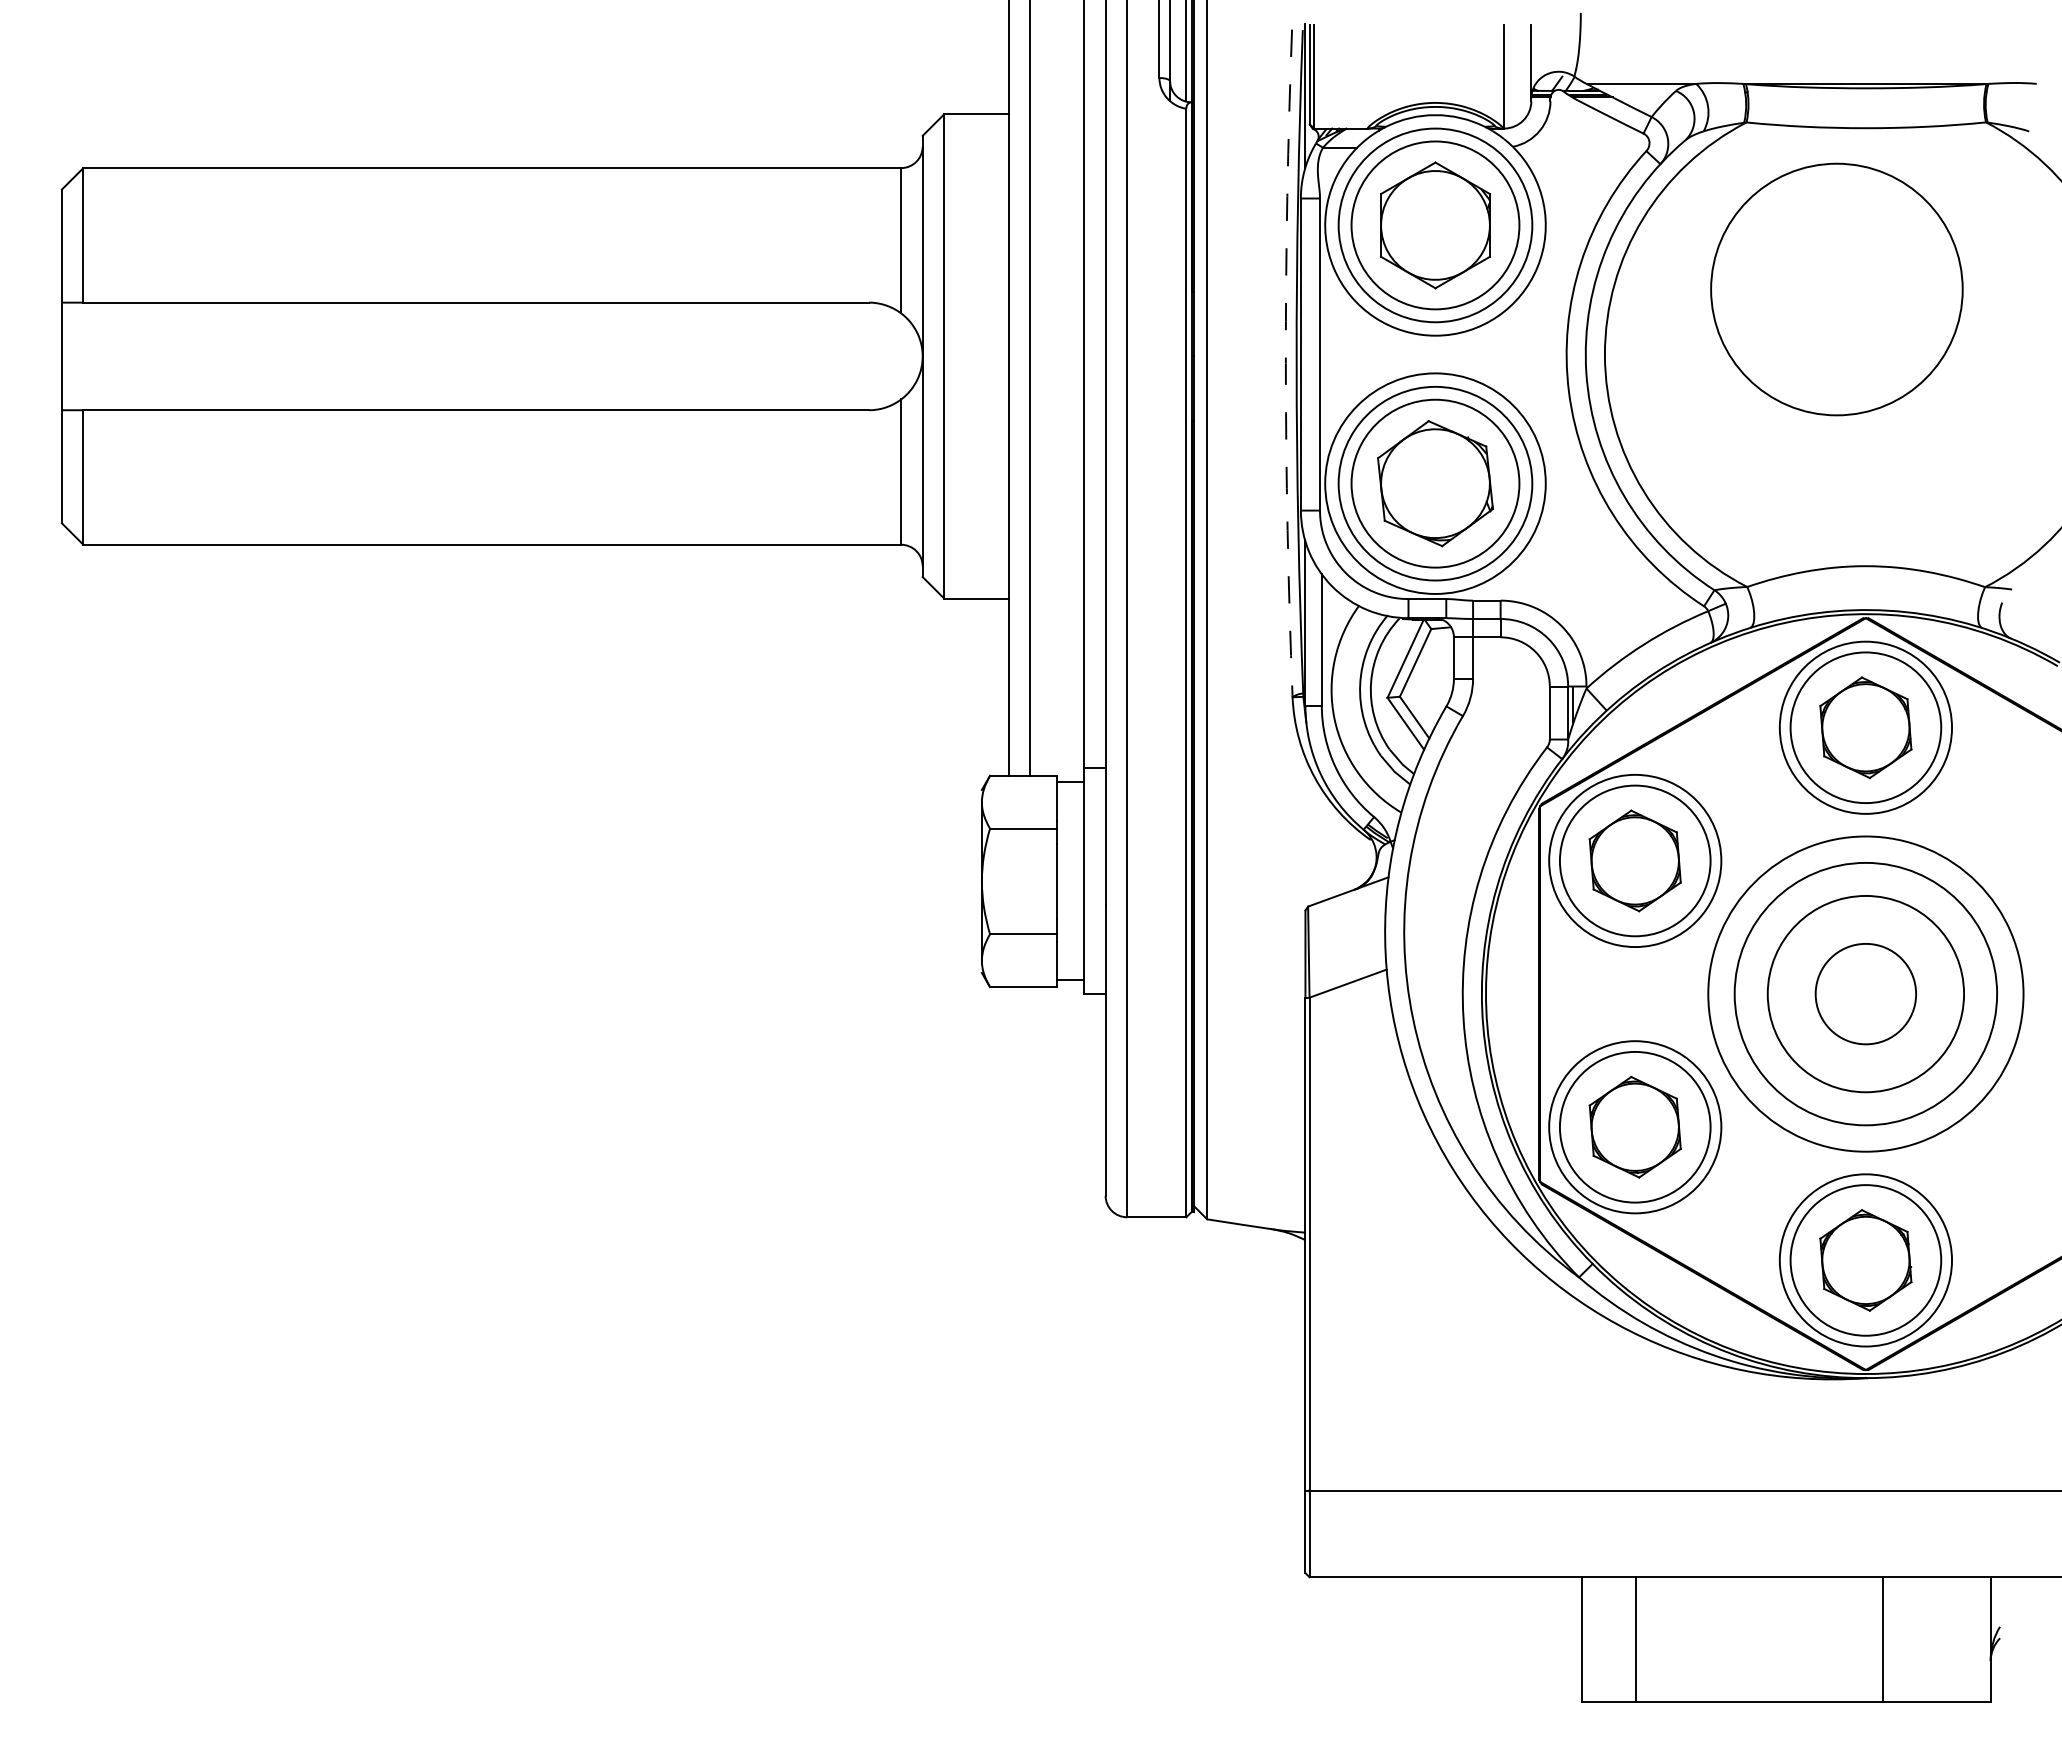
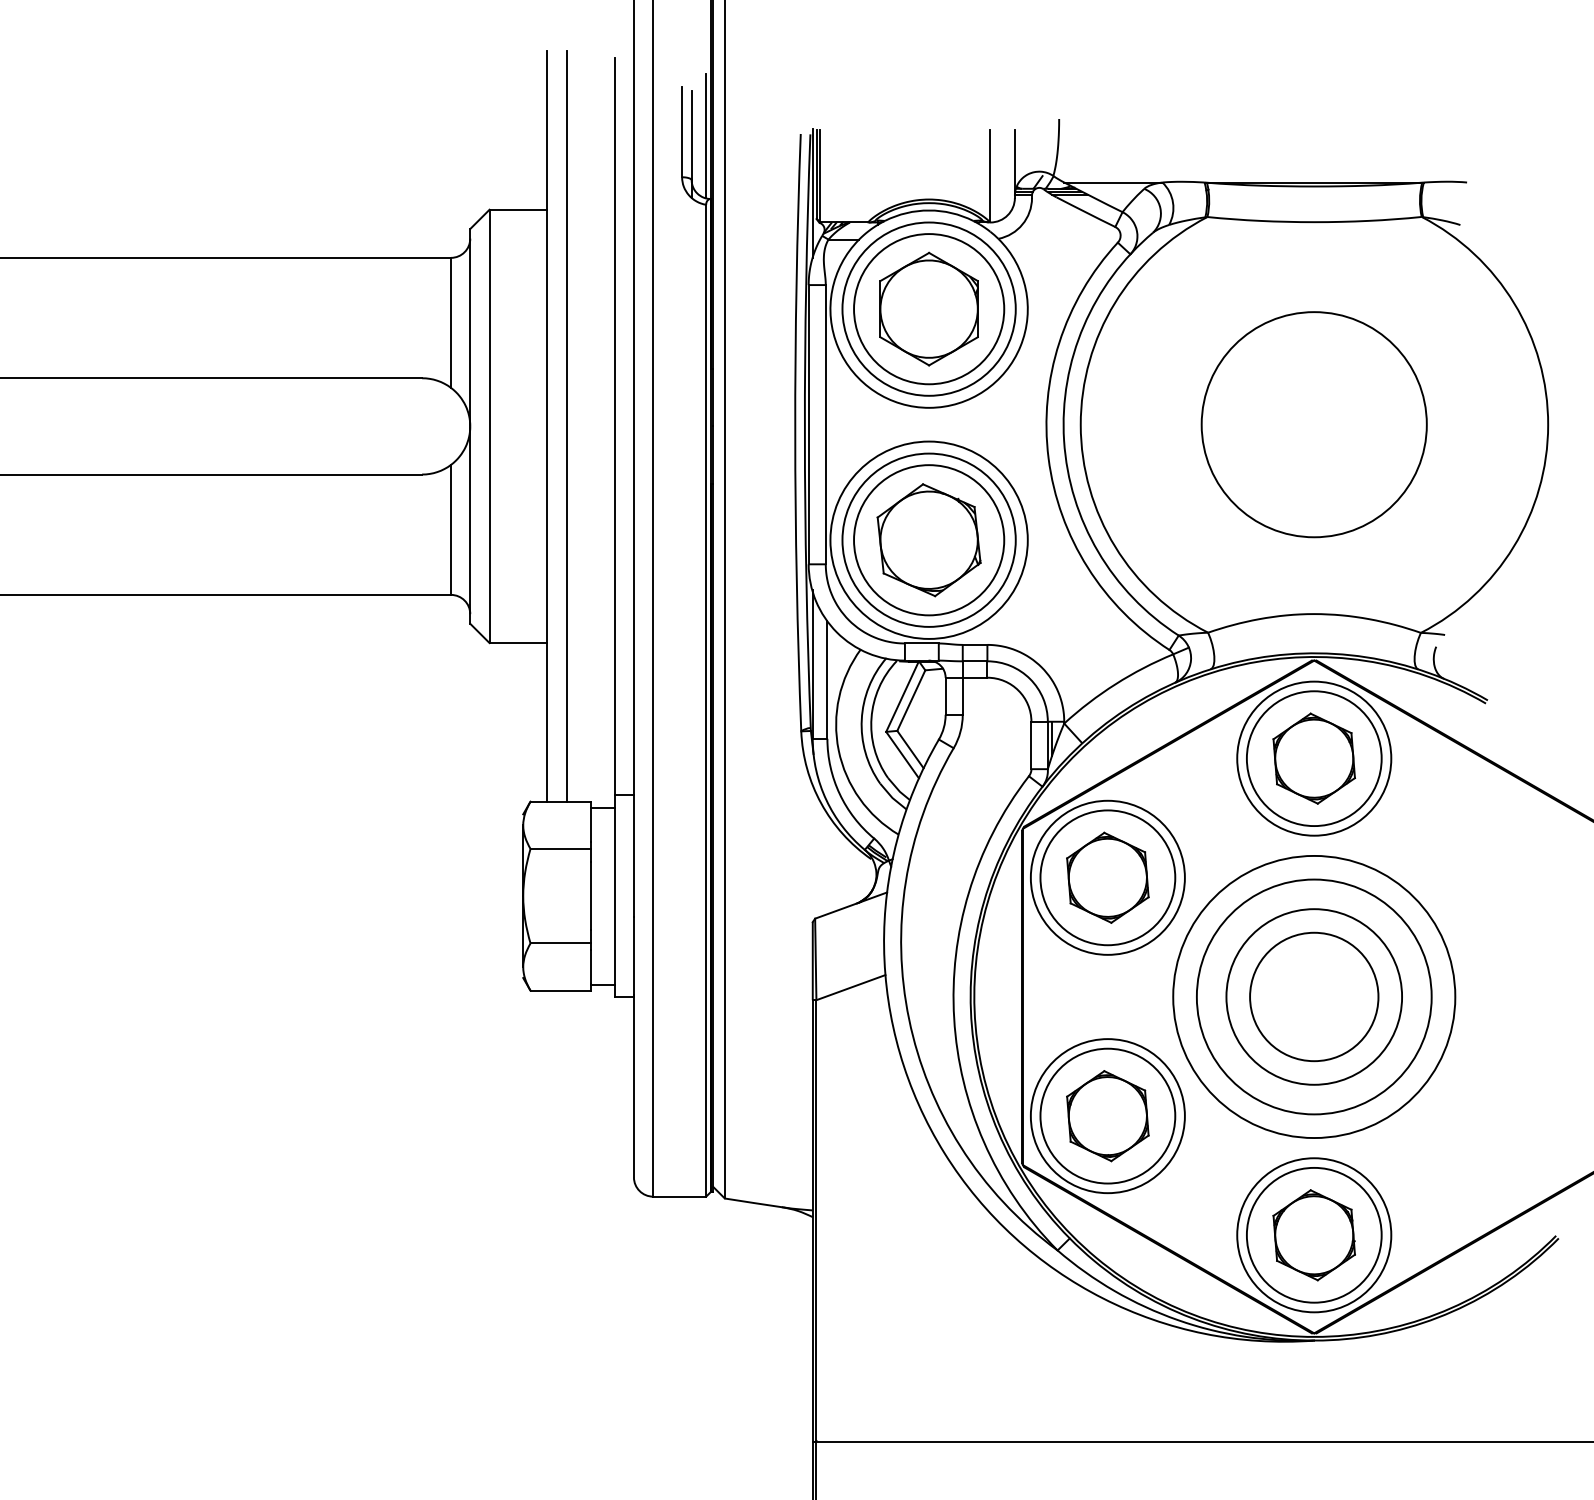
circle: (1836, 289) -> (1313, 424), moved
arc: (1285, 363) -> (794, 432), dashed -> solid
circle: (1865, 993) -> (1313, 996), size x1.43

